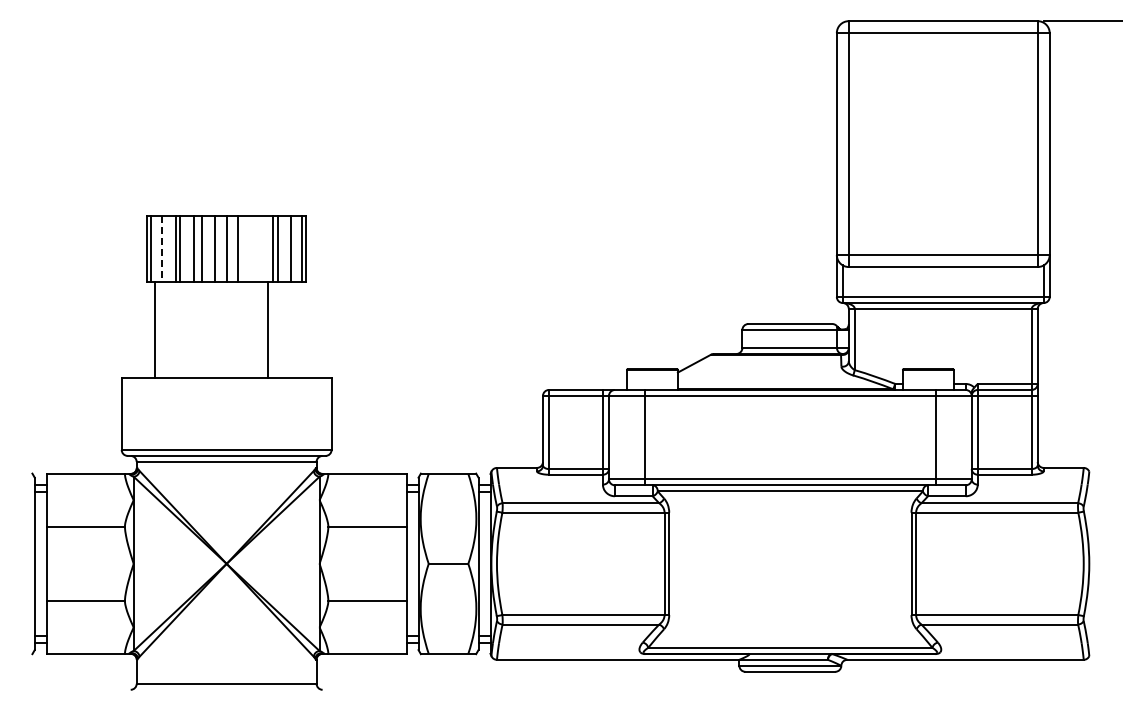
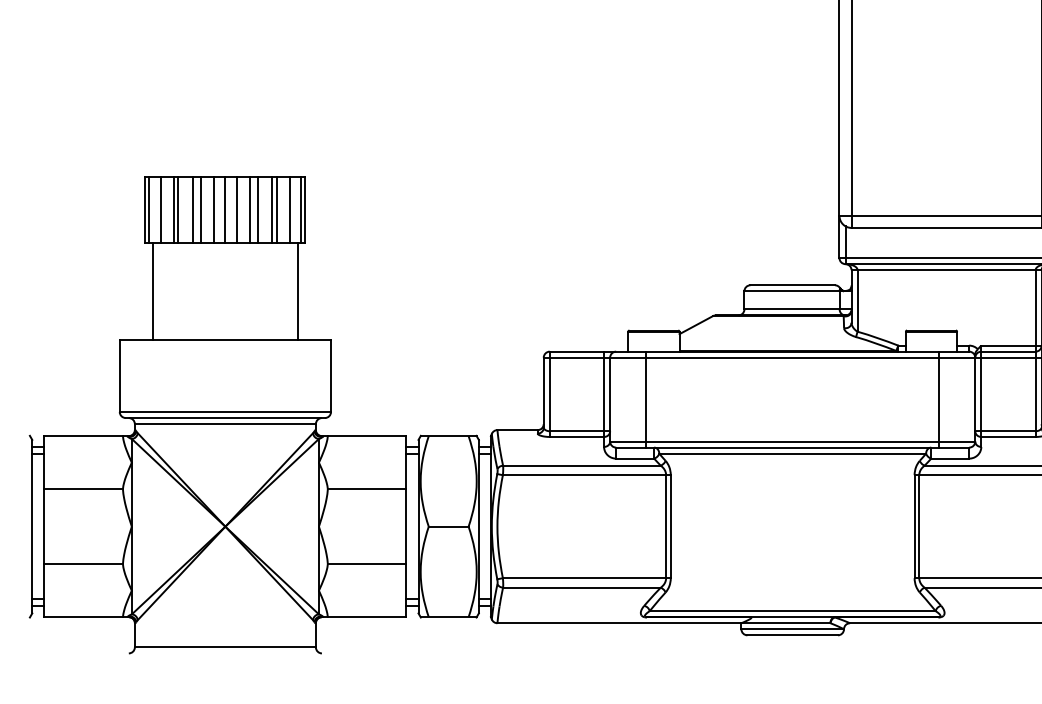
line: (162, 249) -> (160, 210), dashed -> solid
line: (251, 249) -> (250, 210), added
line: (259, 249) -> (258, 210), added
line: (267, 329) -> (297, 290), moved

